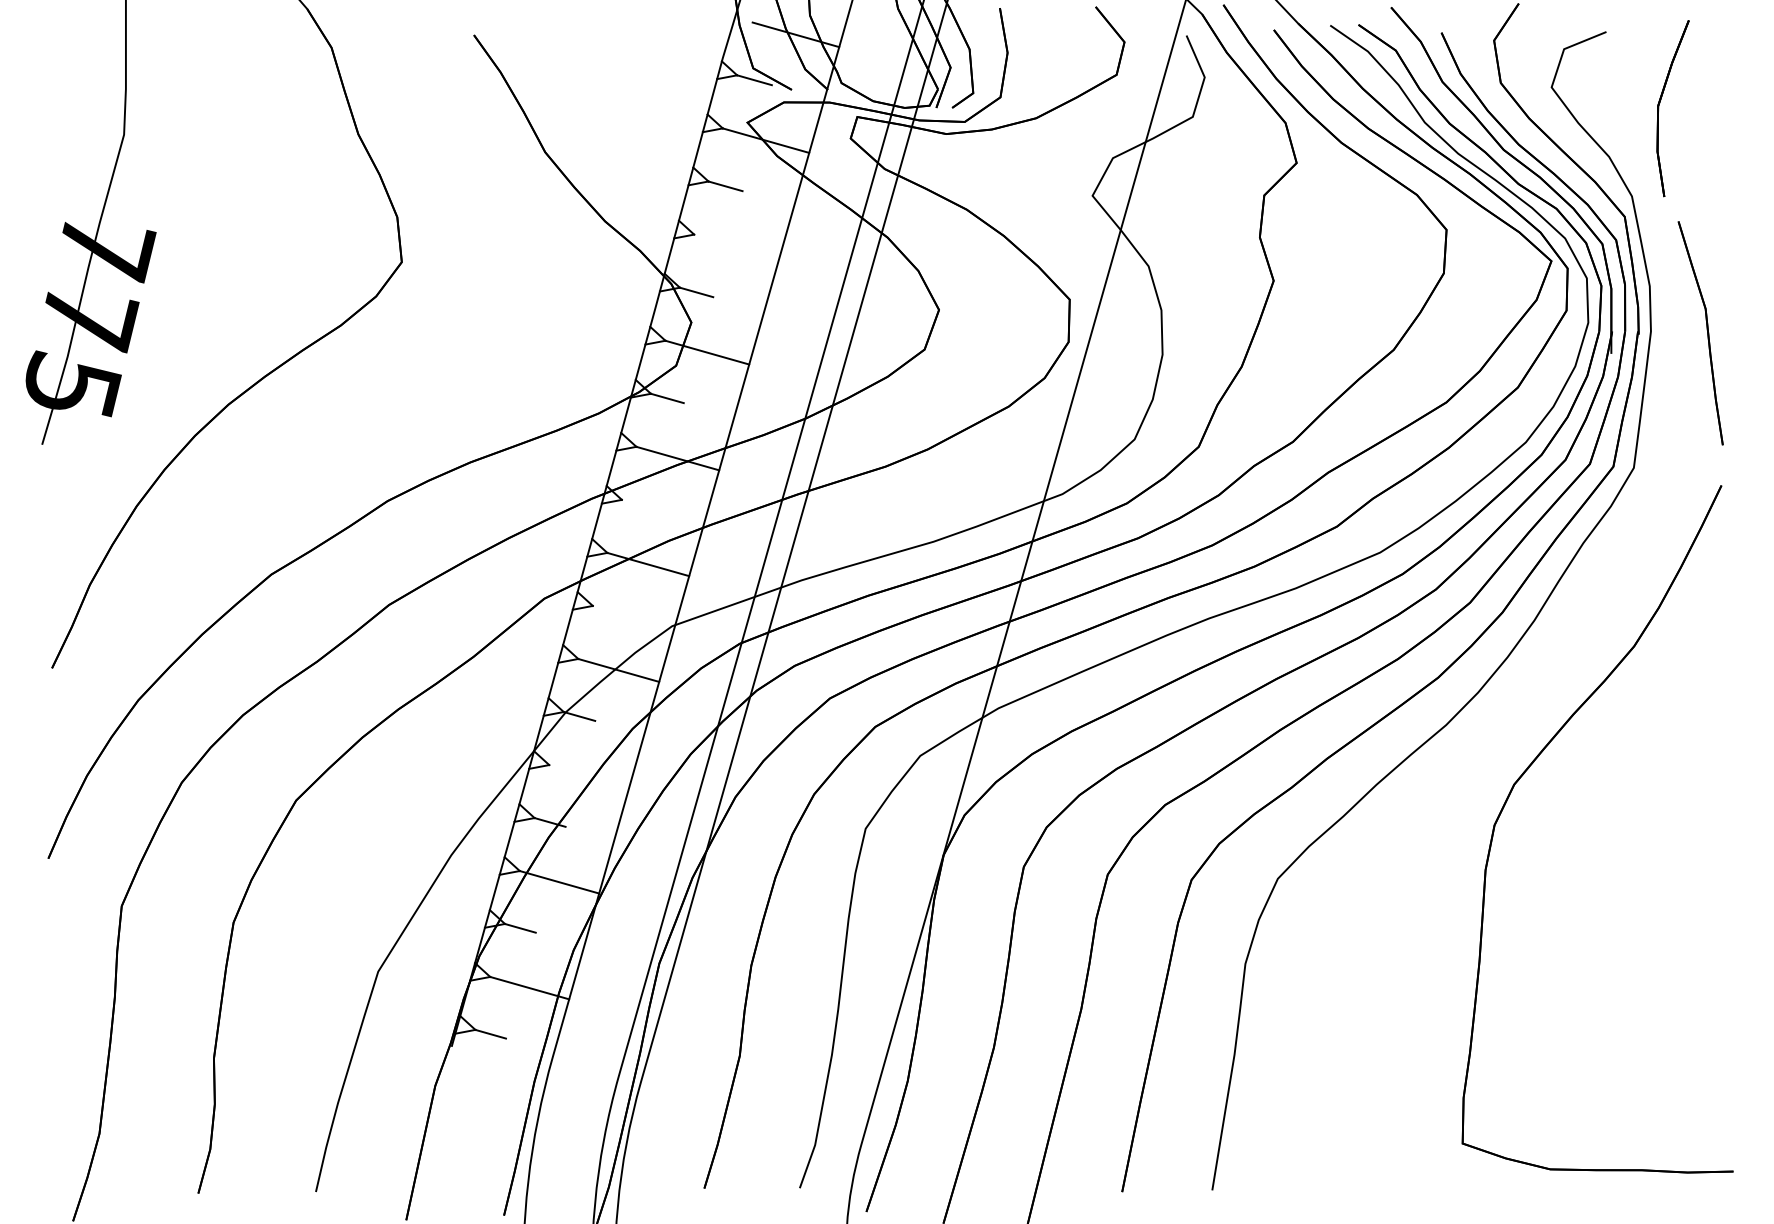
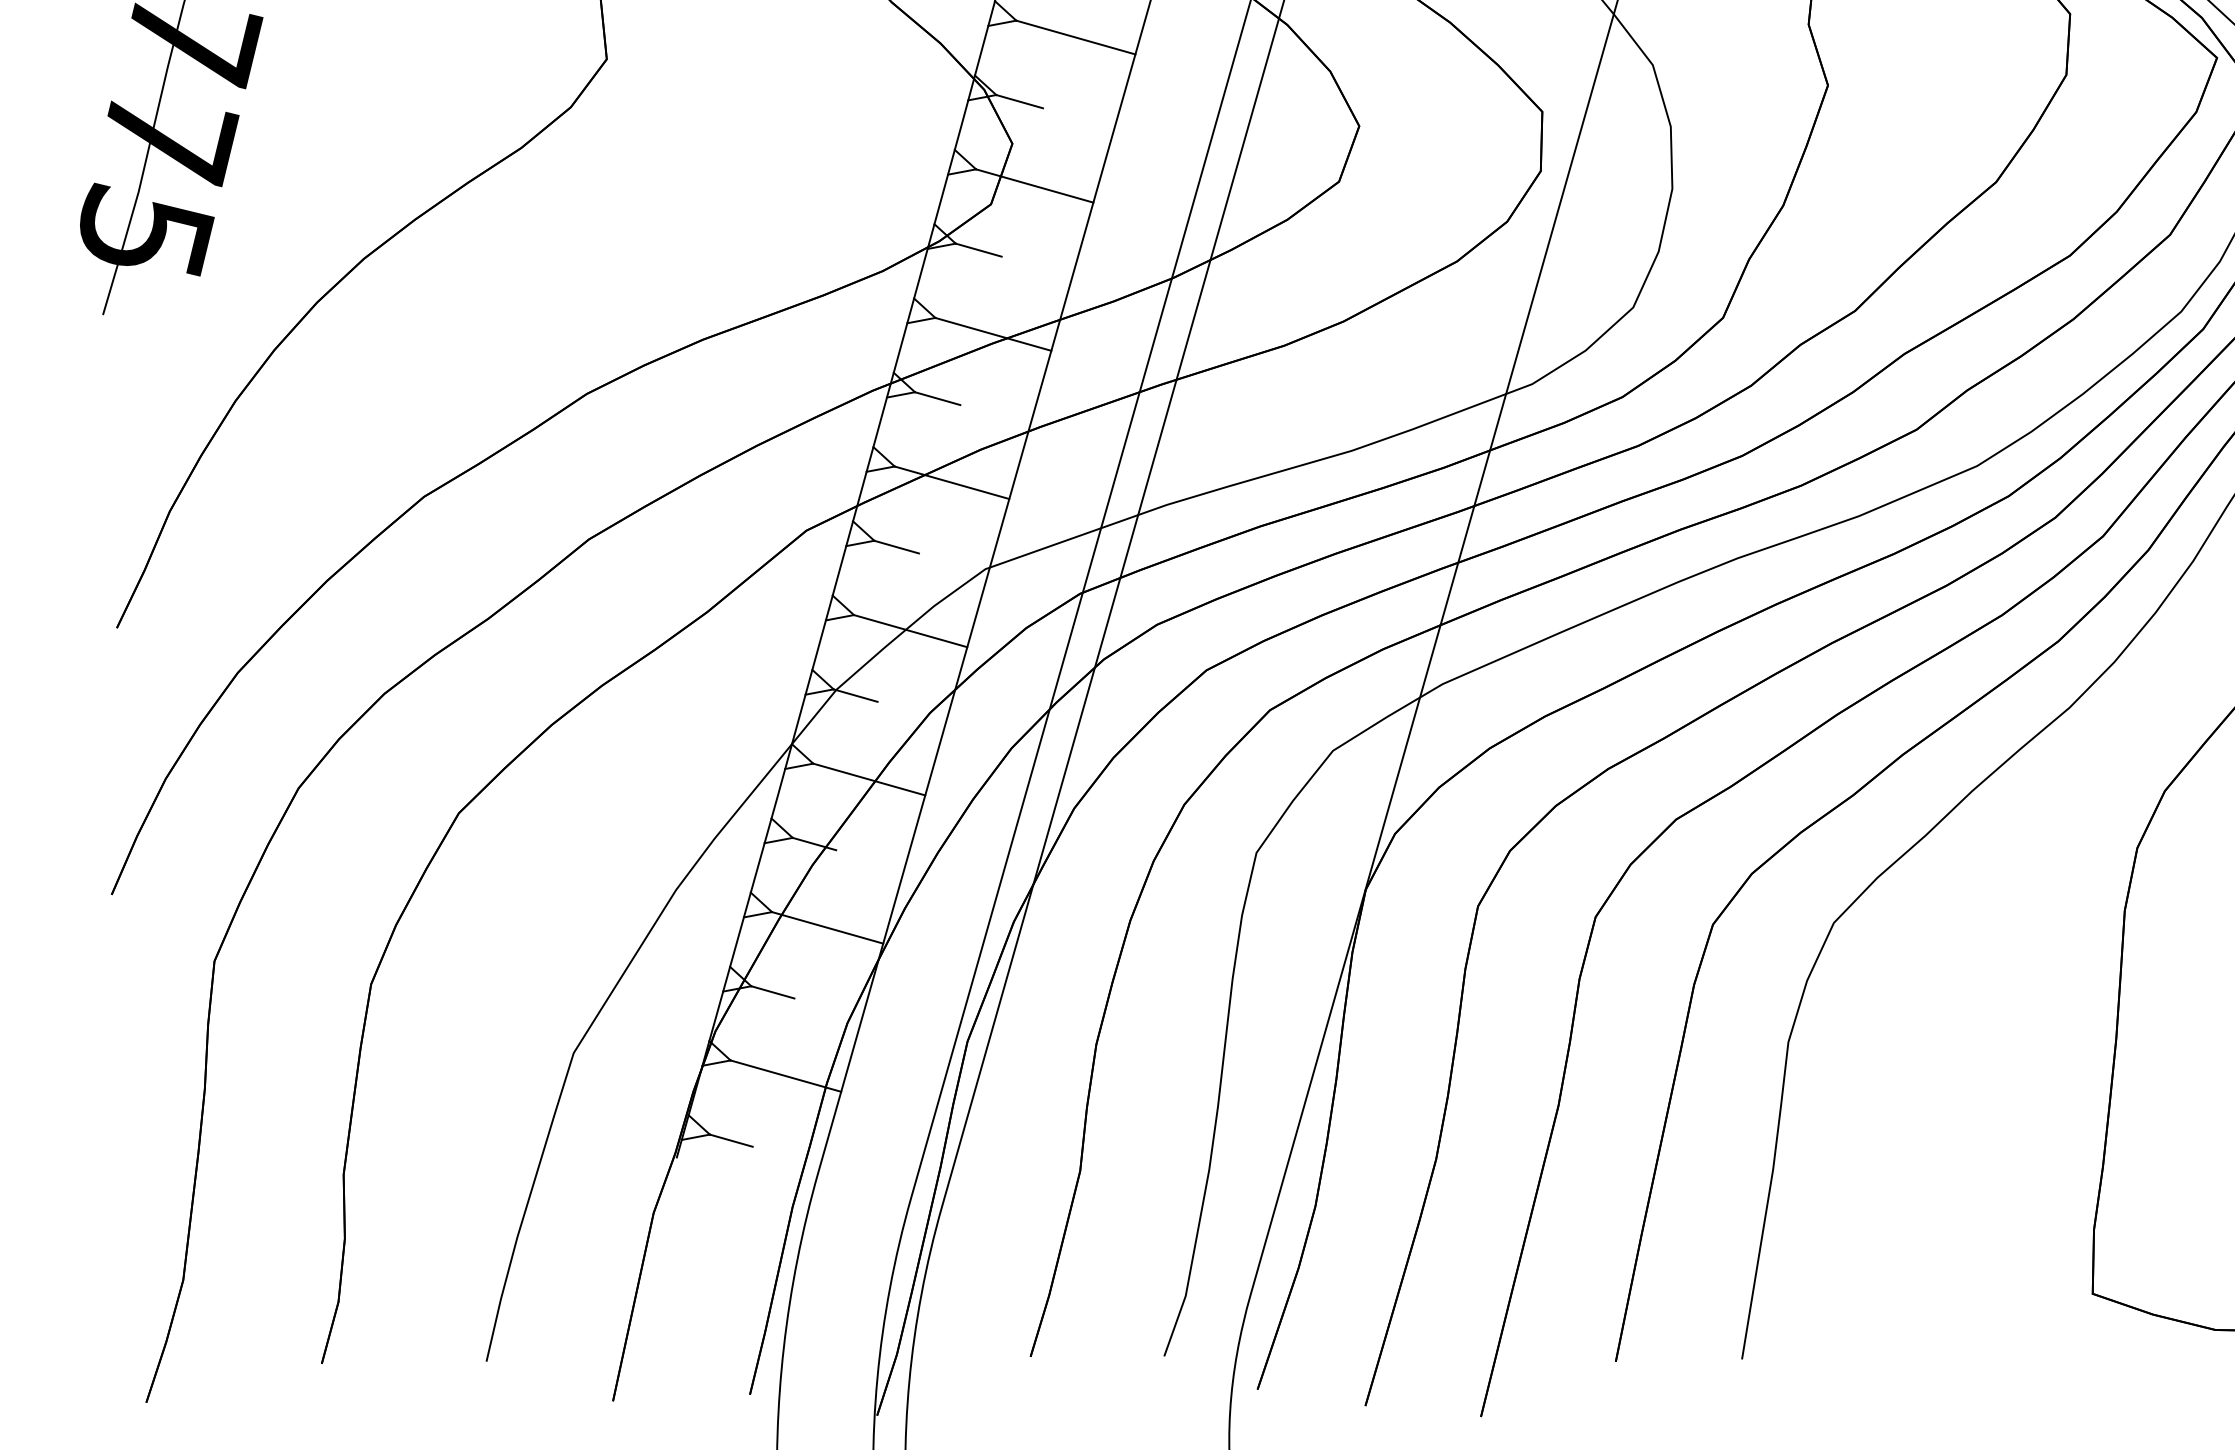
line: (736, 246) -> (1075, 37), added
line: (637, 504) -> (936, 398), added
line: (608, 610) -> (896, 547), added
line: (589, 776) -> (869, 779), added

